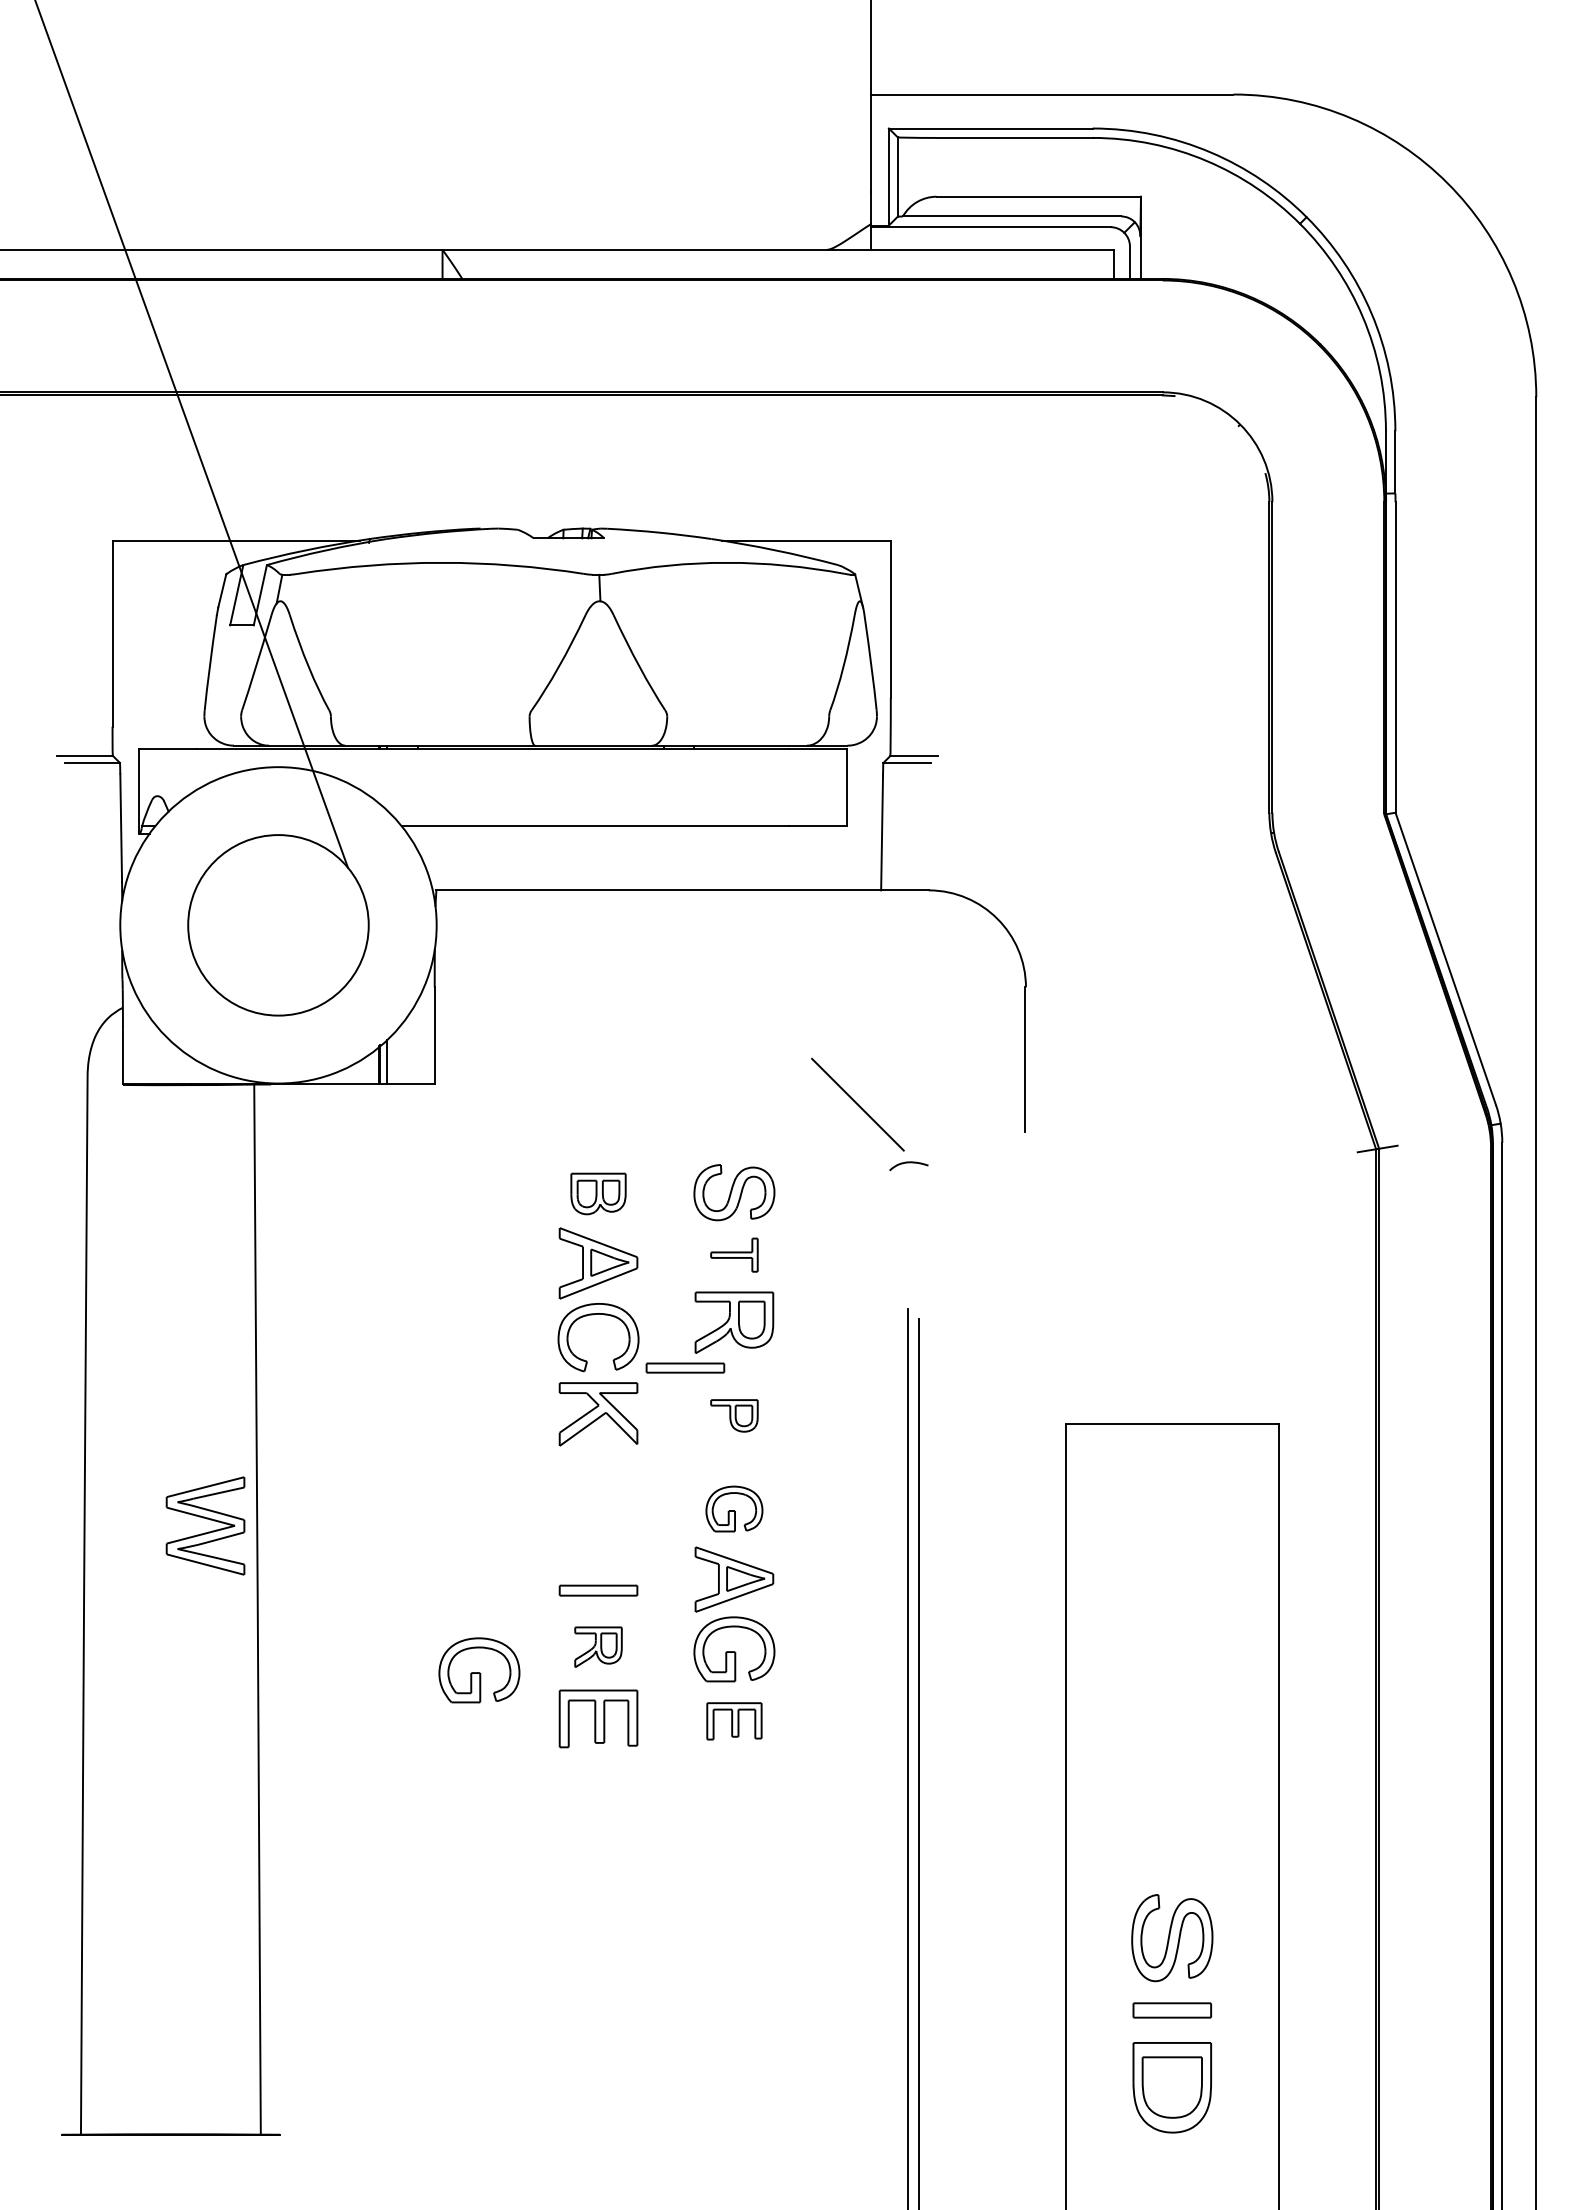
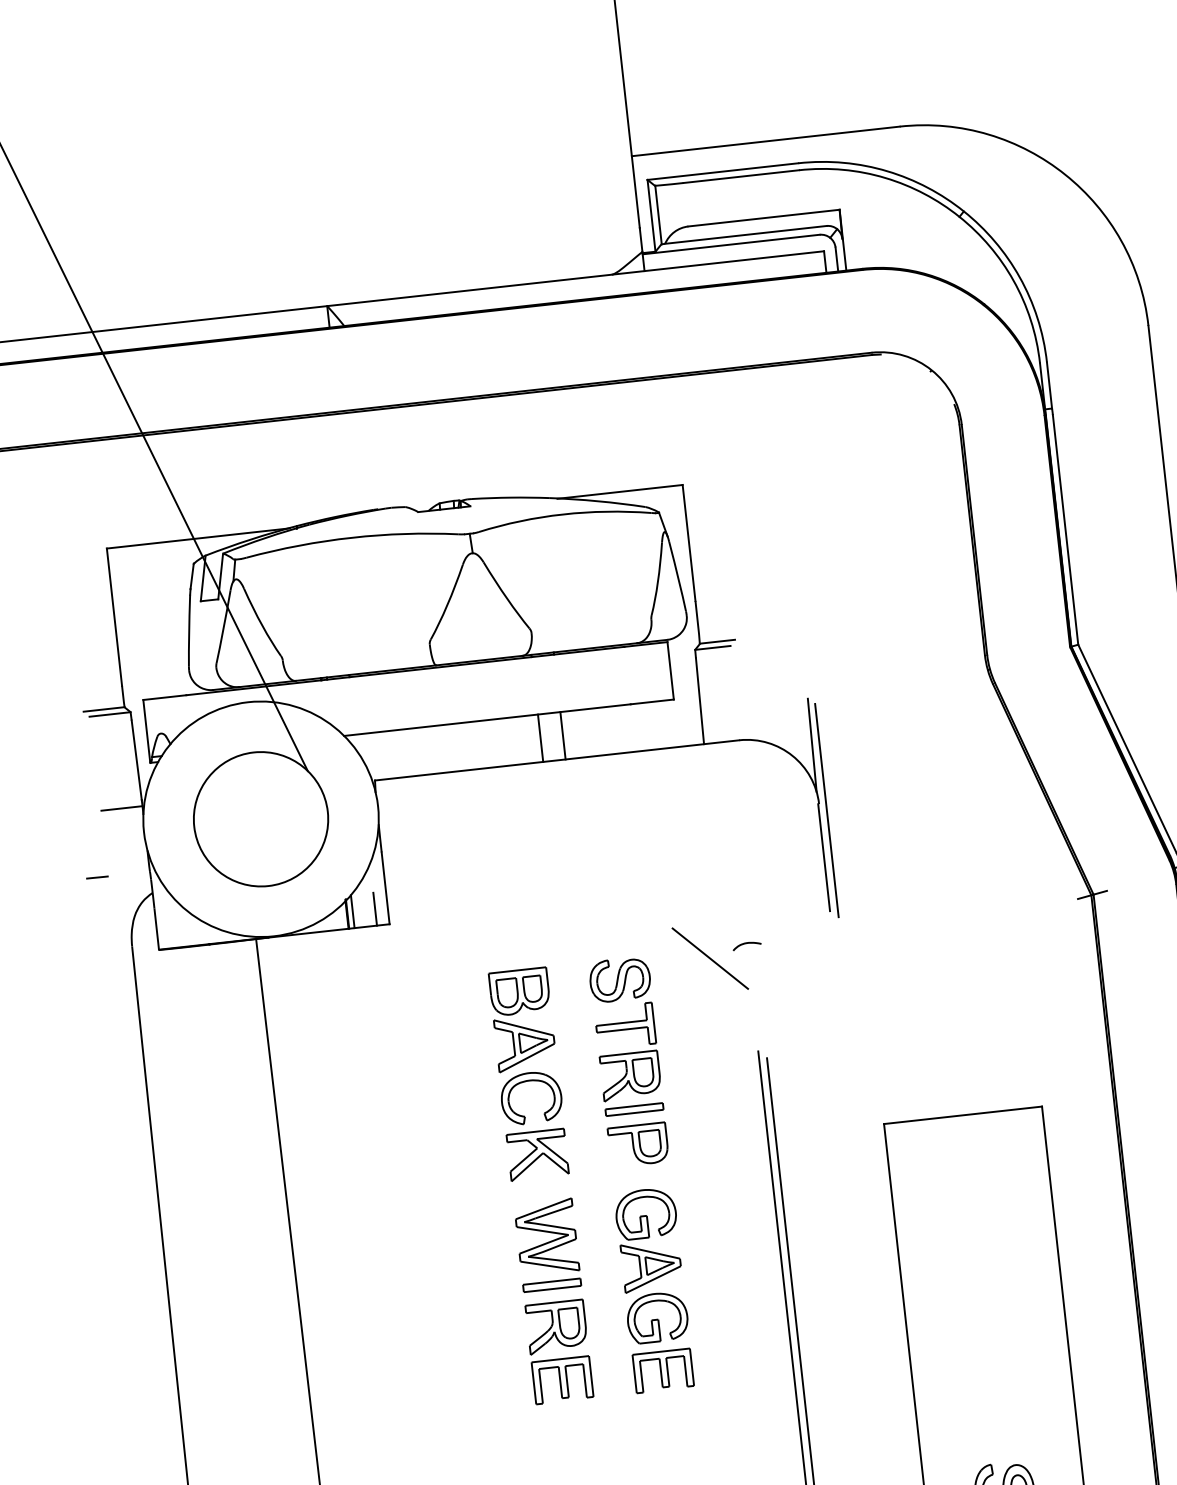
line: (663, 858) -> (540, 738), added
line: (694, 858) -> (563, 735), added
line: (94, 890) -> (122, 808), added
line: (1025, 907) -> (812, 745), added
line: (51, 979) -> (97, 877), added
line: (1035, 997) -> (826, 810), added
line: (417, 1062) -> (375, 909), added
line: (857, 1104) -> (710, 958), moved
part: (598, 1193) -> (519, 991), size x1.43
part: (734, 1254) -> (625, 1025), size x1.67
part: (685, 1367) -> (634, 1109), moved
part: (734, 1415) -> (638, 1144), size x1.67
part: (734, 1508) -> (646, 1213), size x1.43
part: (206, 1519) -> (547, 1232), moved
part: (598, 1647) -> (556, 1327), size x1.67
part: (479, 1670) -> (470, 1354), removed
part: (734, 1721) -> (663, 1371), size x1.43

